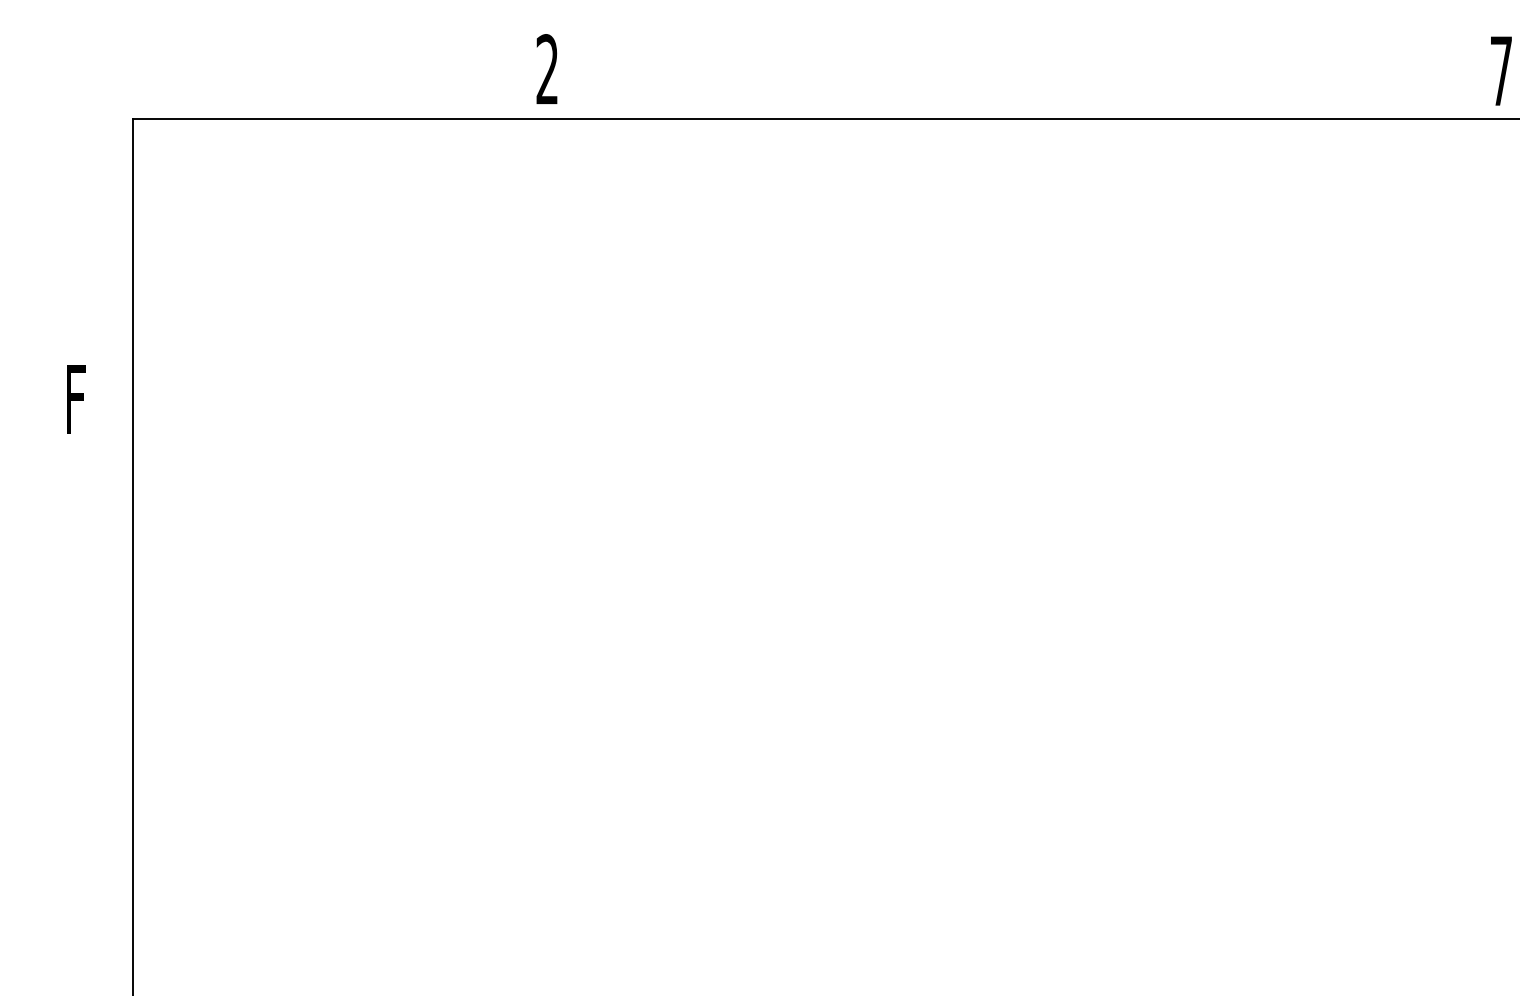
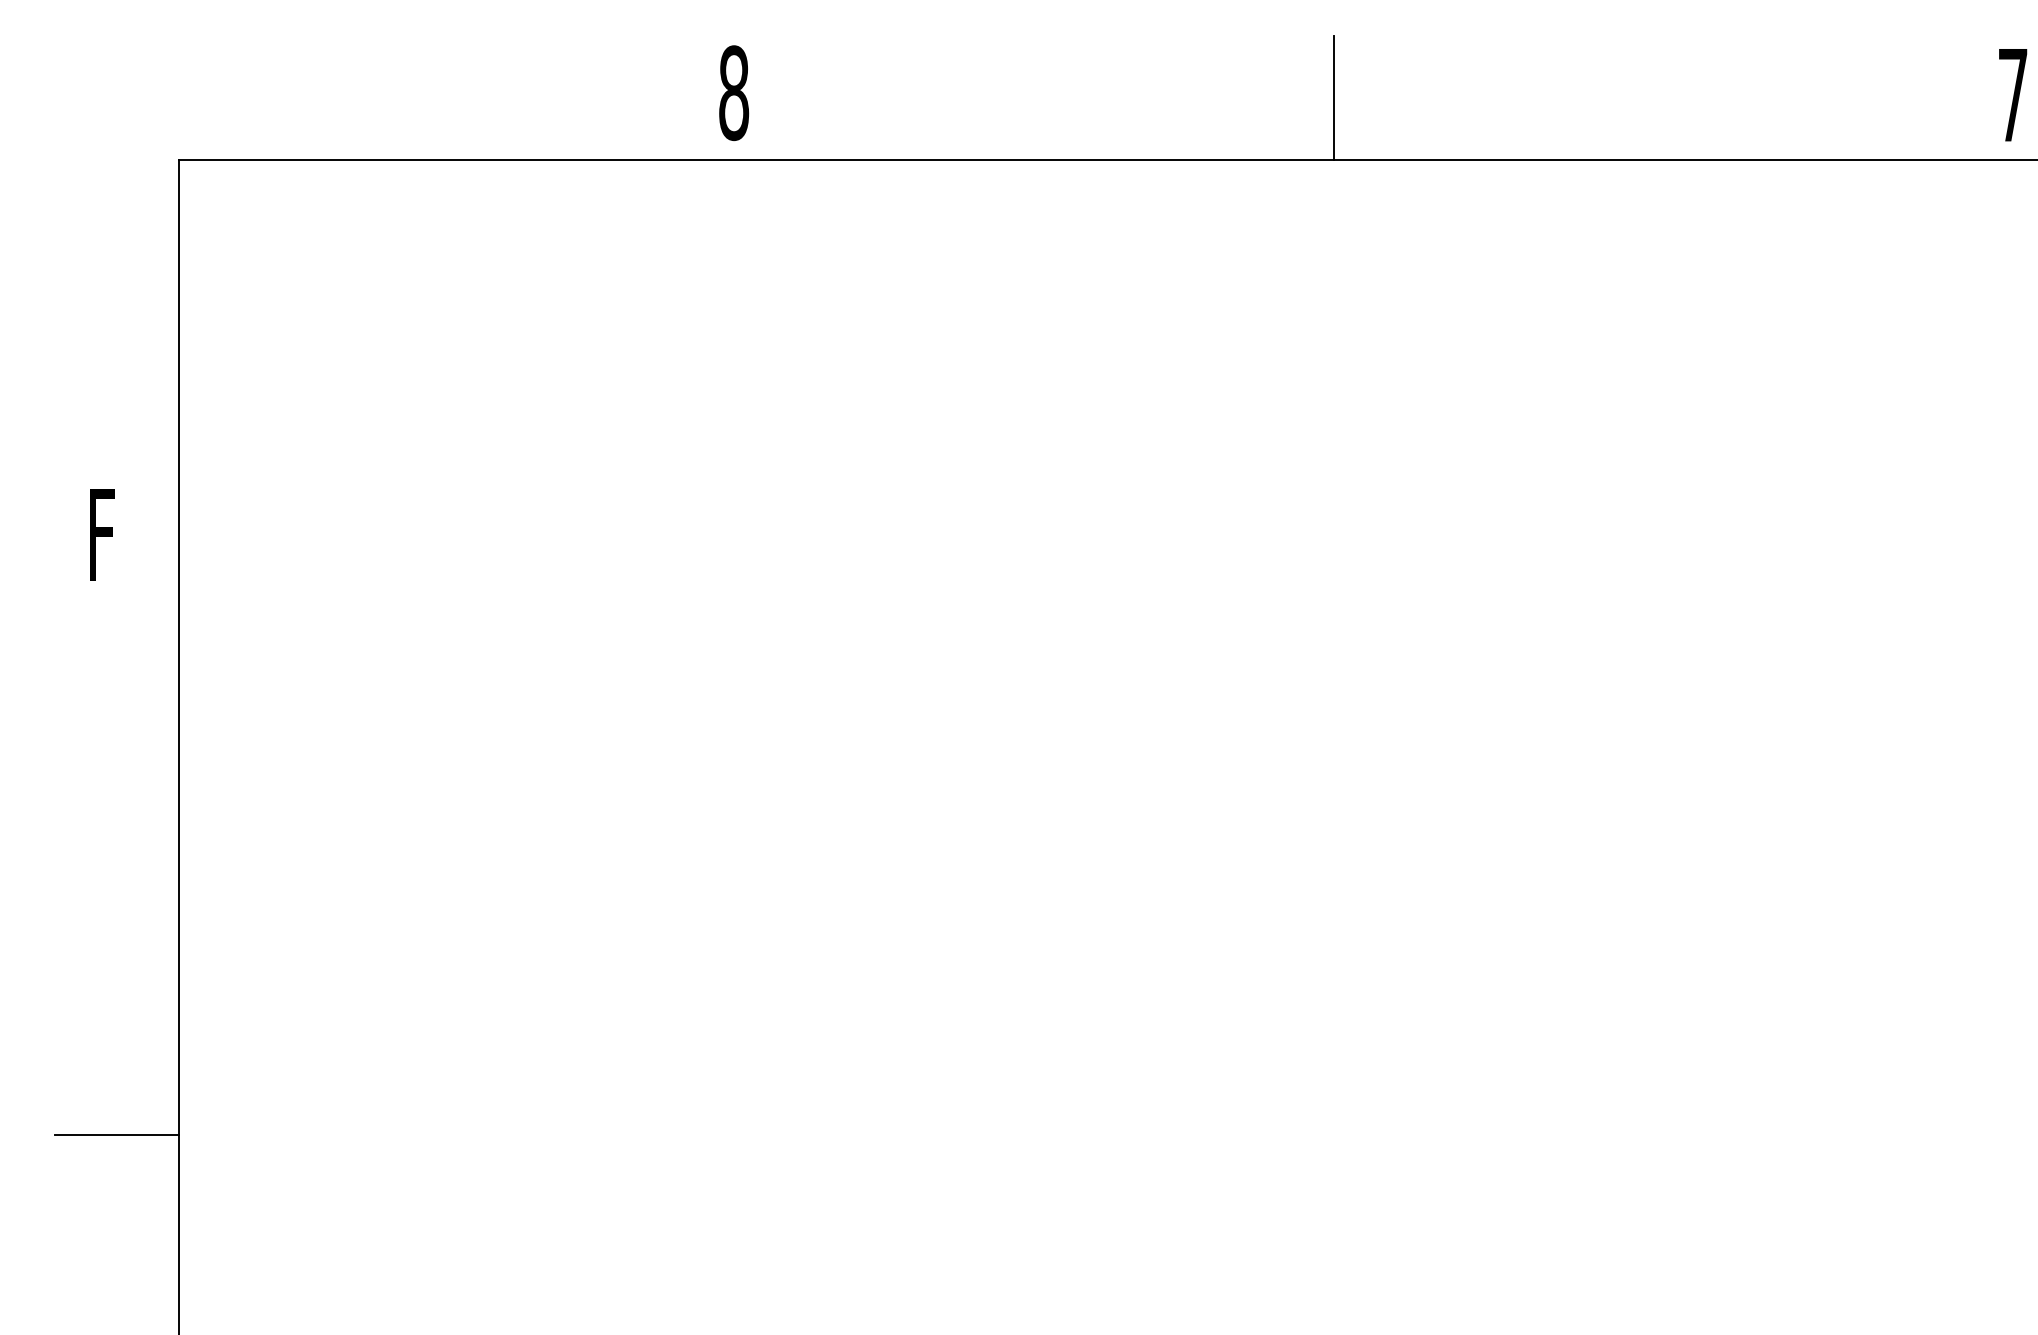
text: (547, 69) -> (734, 93), 2 -> 8
line: (994, 72) -> (1333, 97), added
line: (86, 846) -> (116, 1134), added

